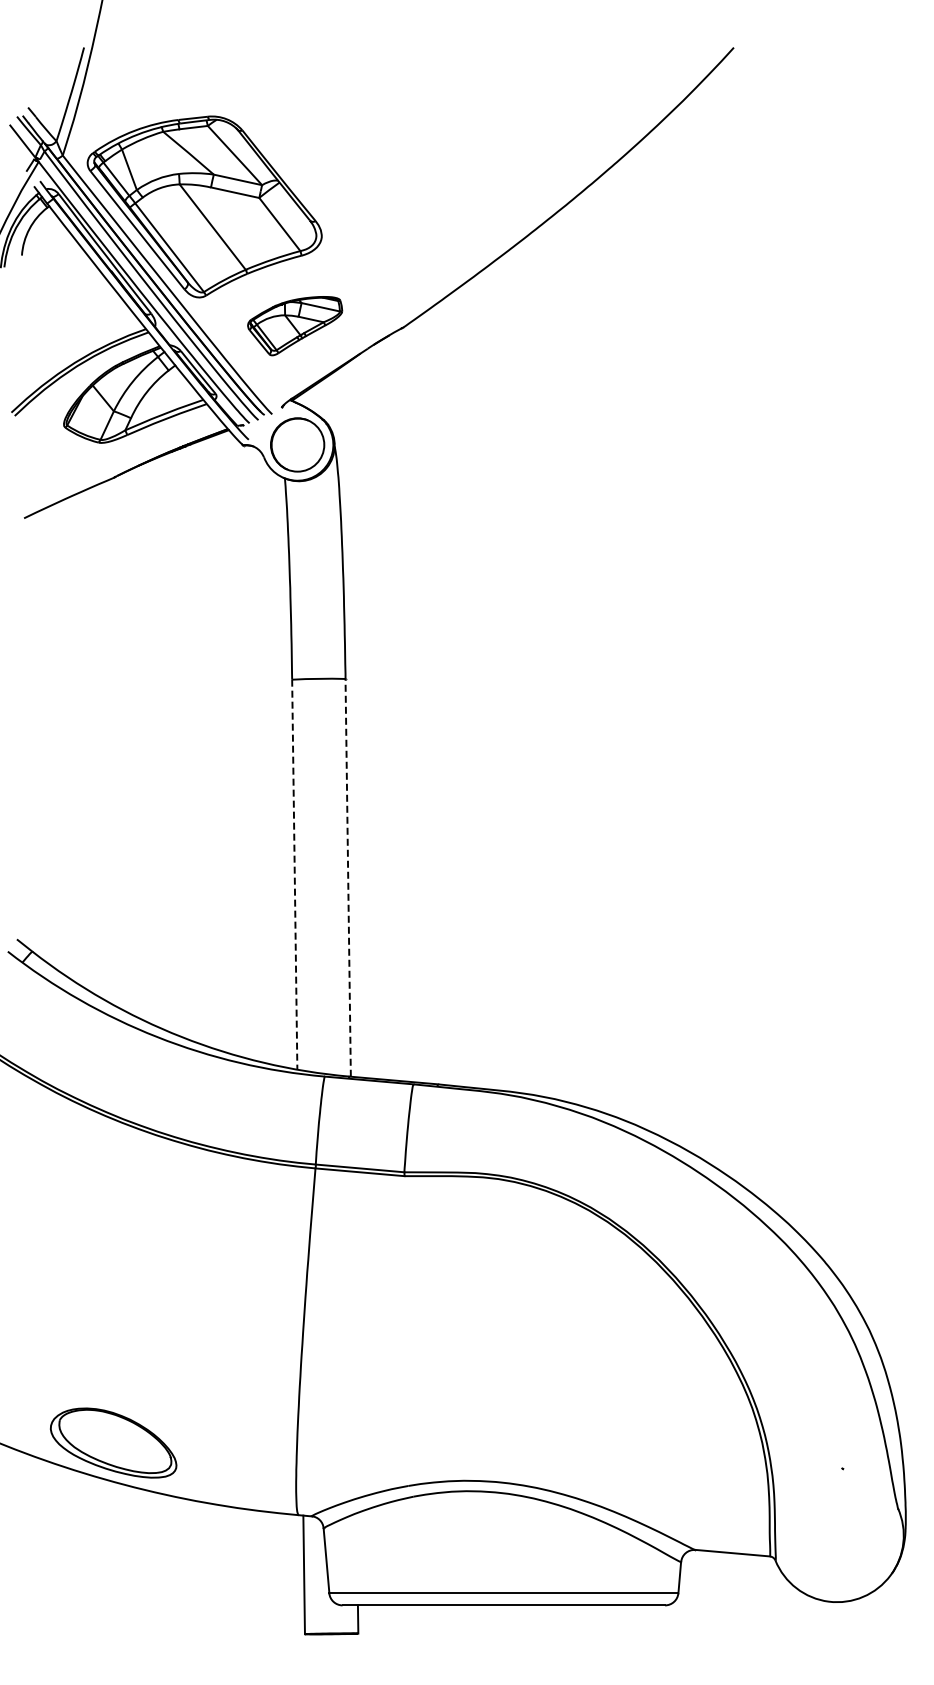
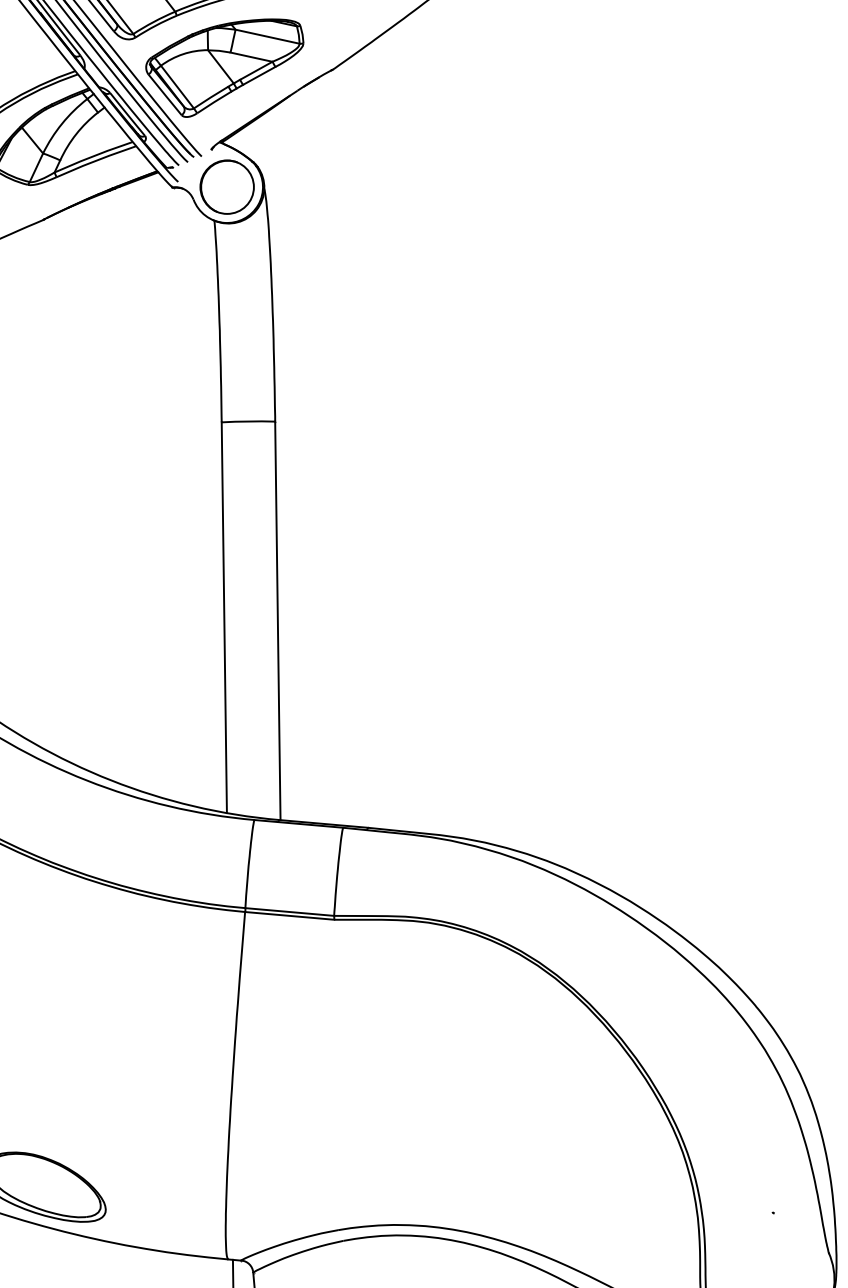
part: (294, 325) -> (224, 67), size x1.67
line: (294, 875) -> (224, 618), dashed -> solid
line: (348, 877) -> (278, 620), dashed -> solid

